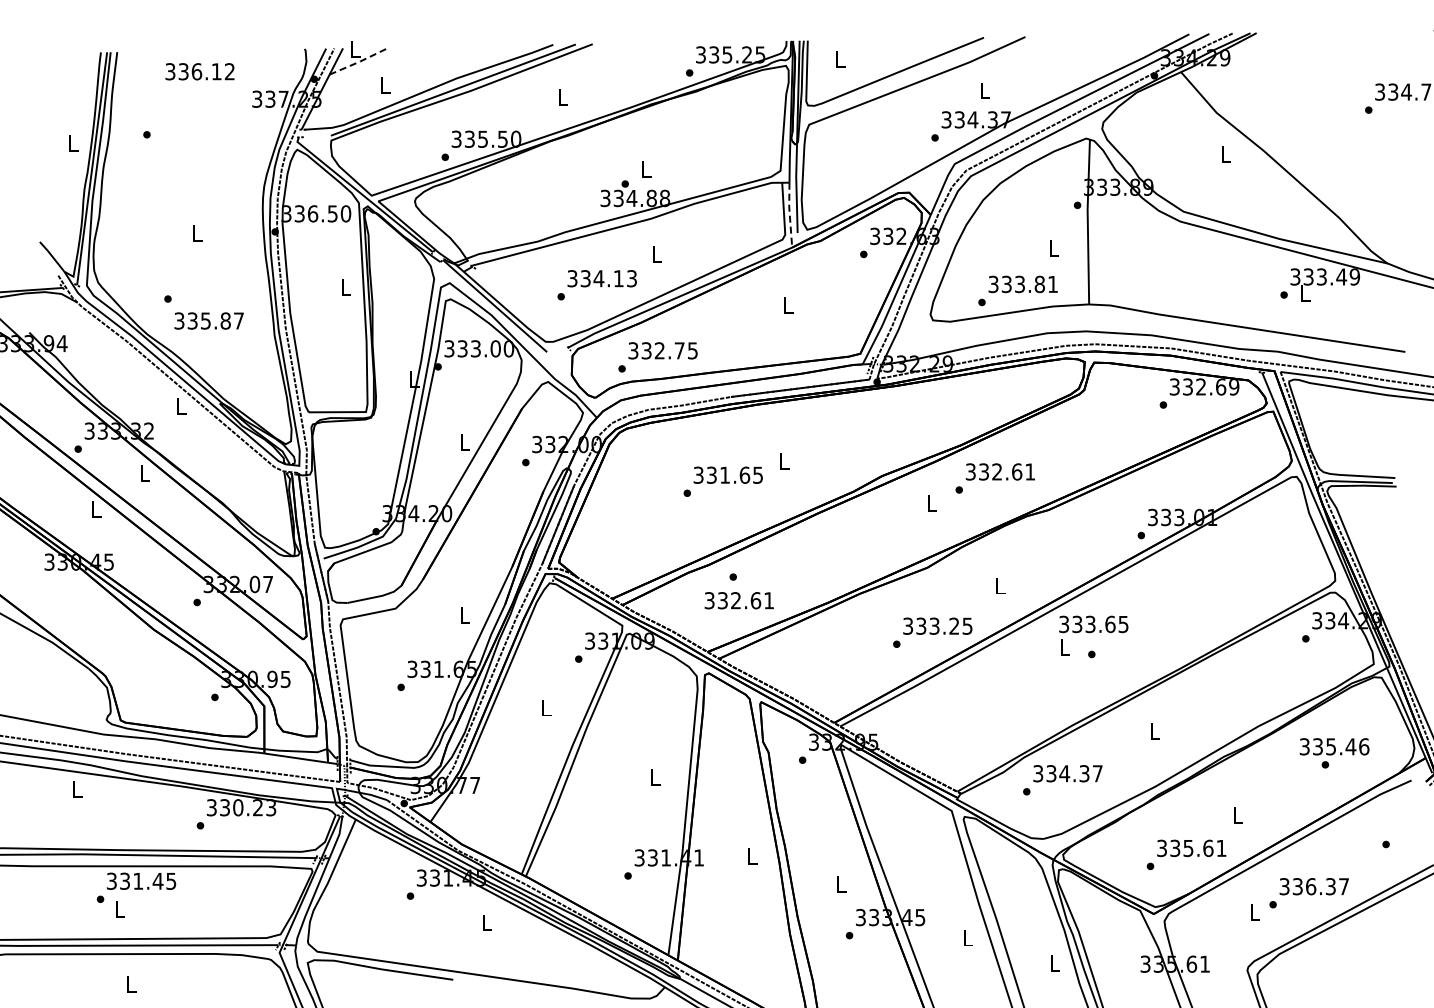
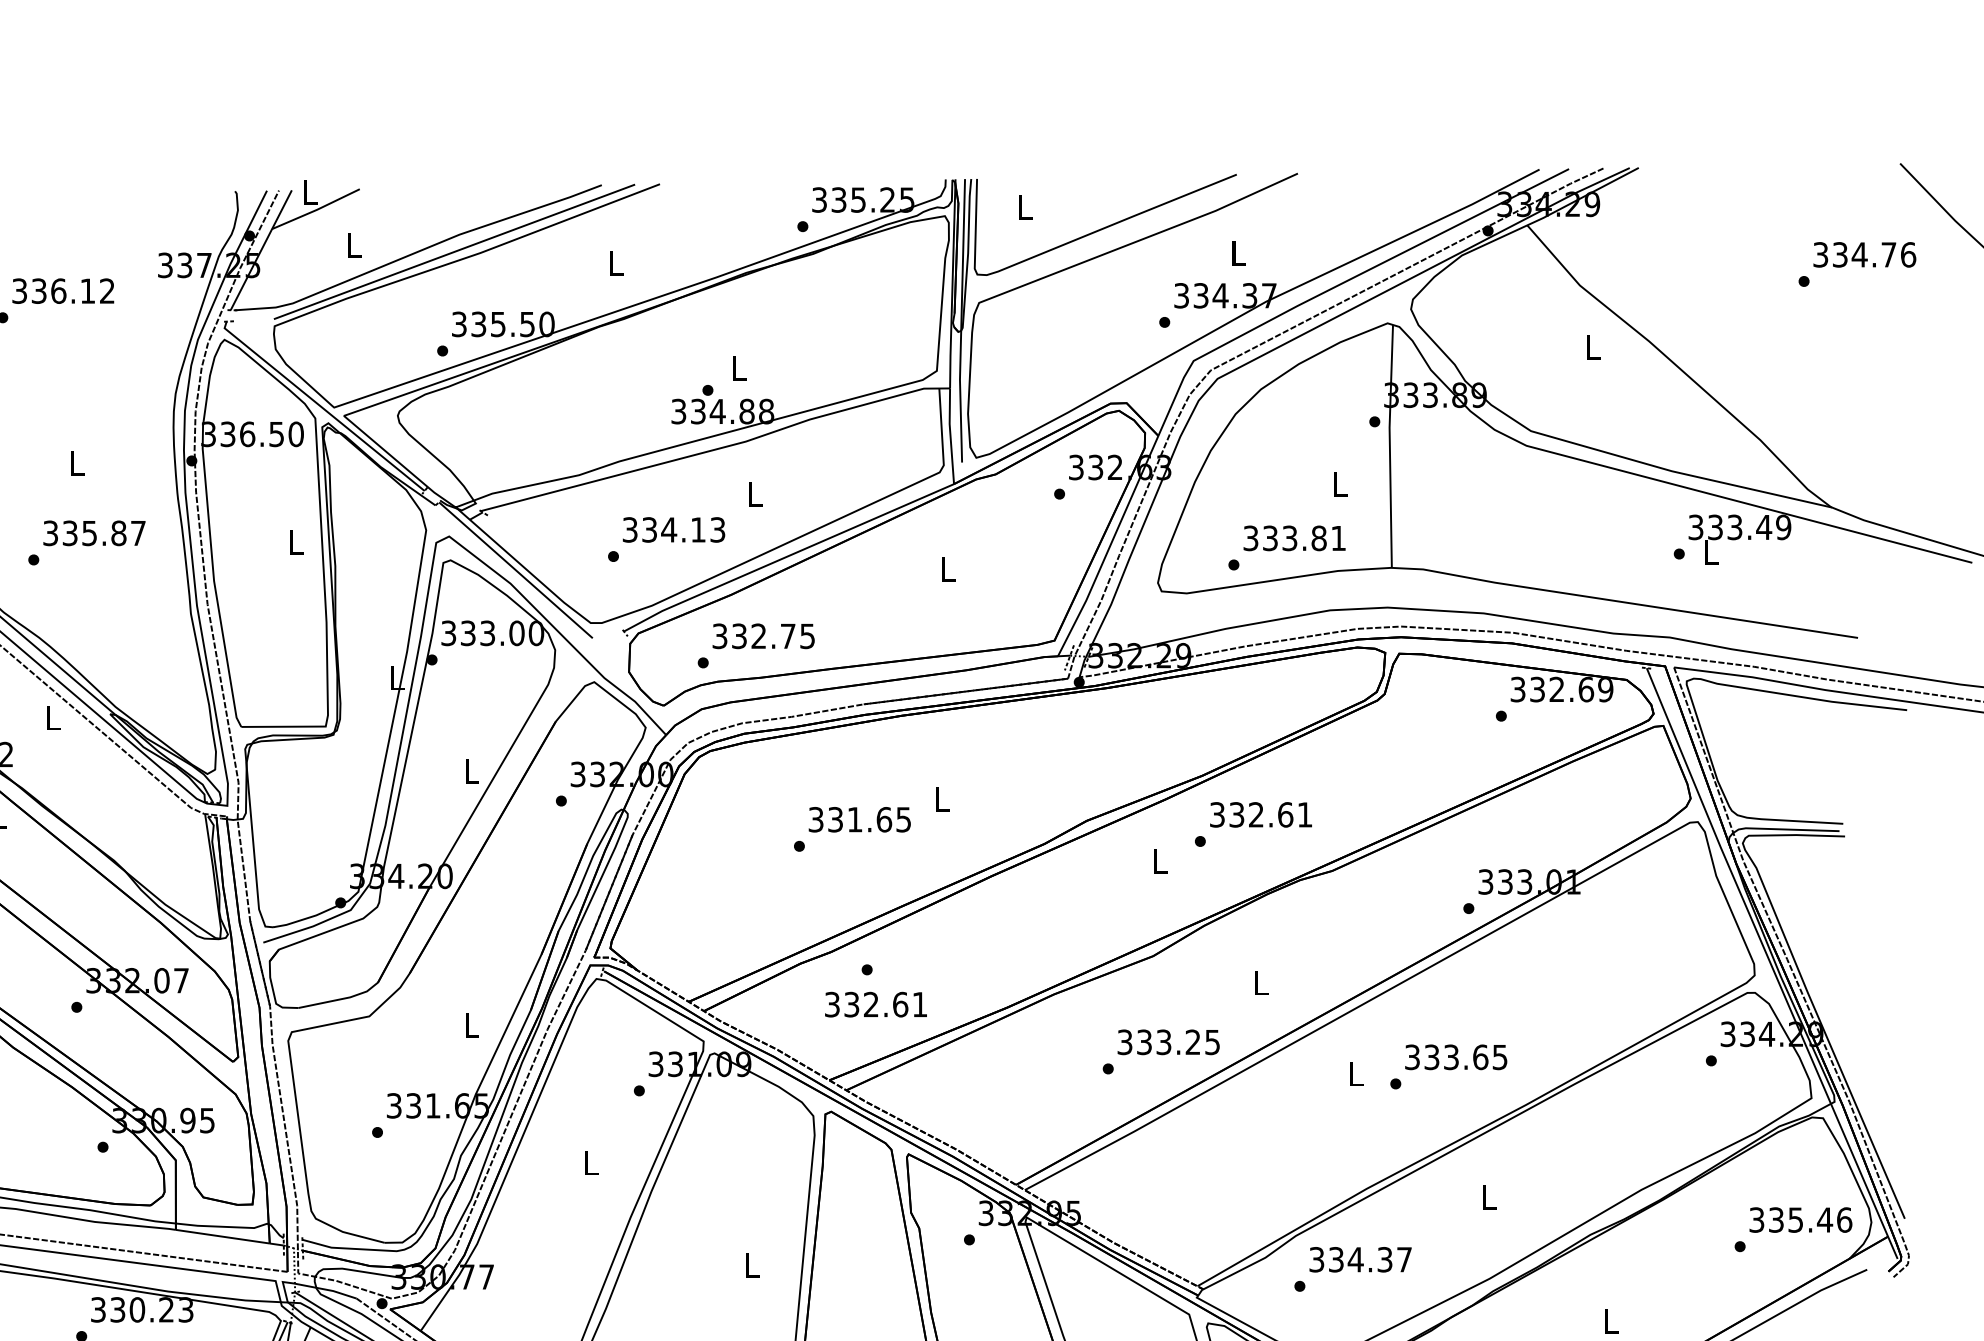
line: (360, 61) -> (317, 209), dashed -> solid
text: (199, 71) -> (62, 290), moved
line: (789, 214) -> (950, 435), dashed -> solid
text: (208, 320) -> (93, 532), moved
text: (1093, 624) -> (1455, 1057), moved
text: (1334, 746) -> (1800, 1219), moved

